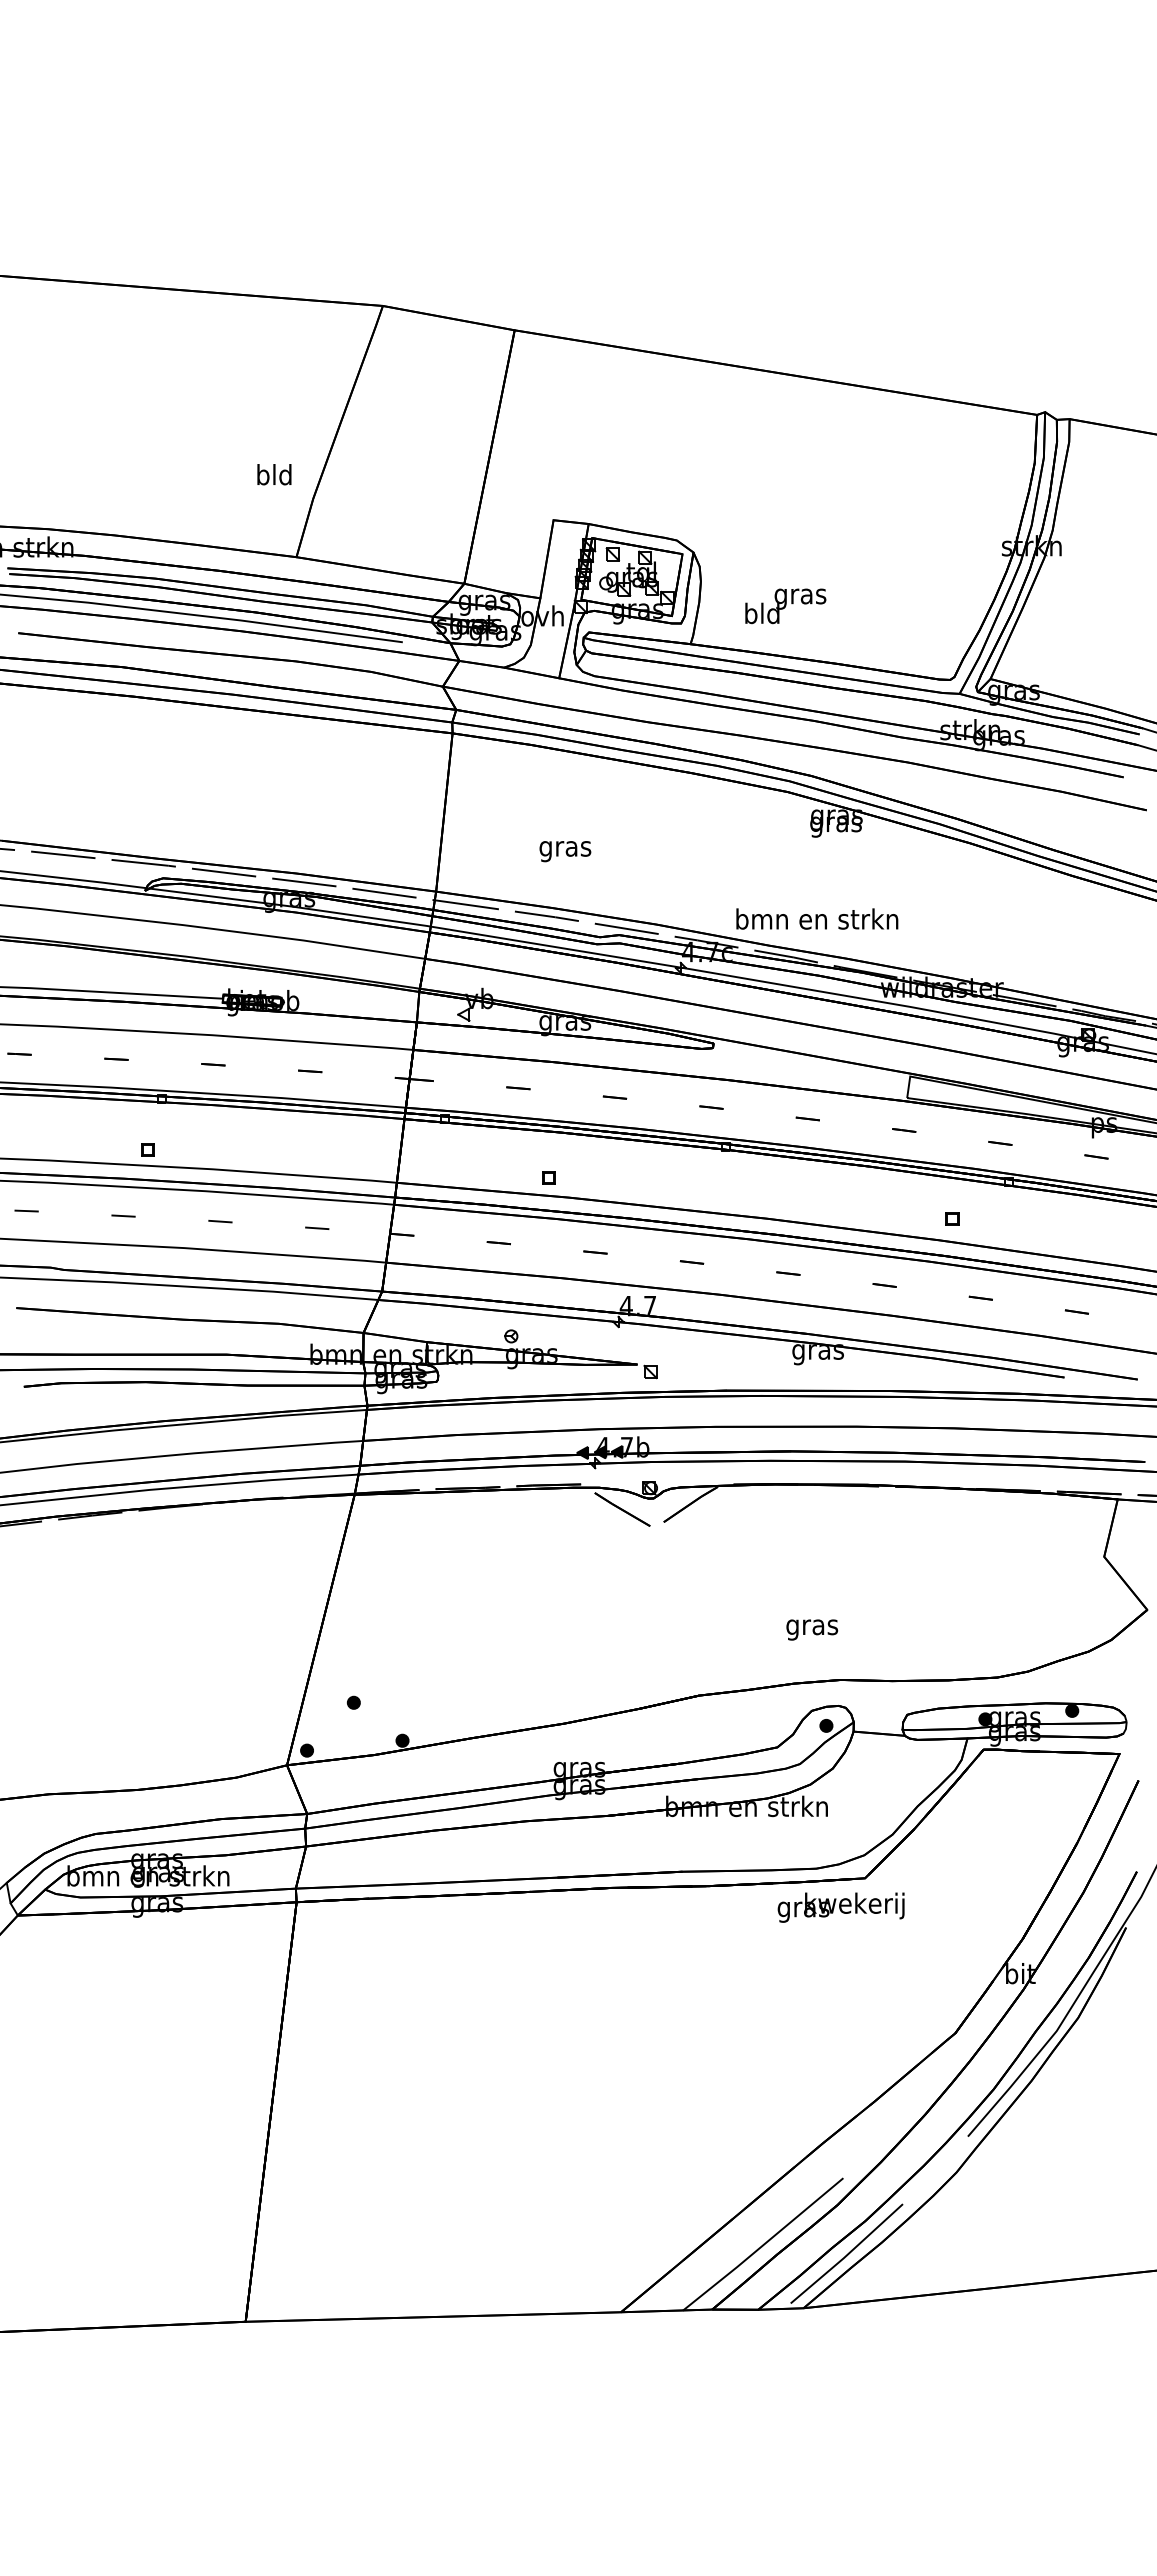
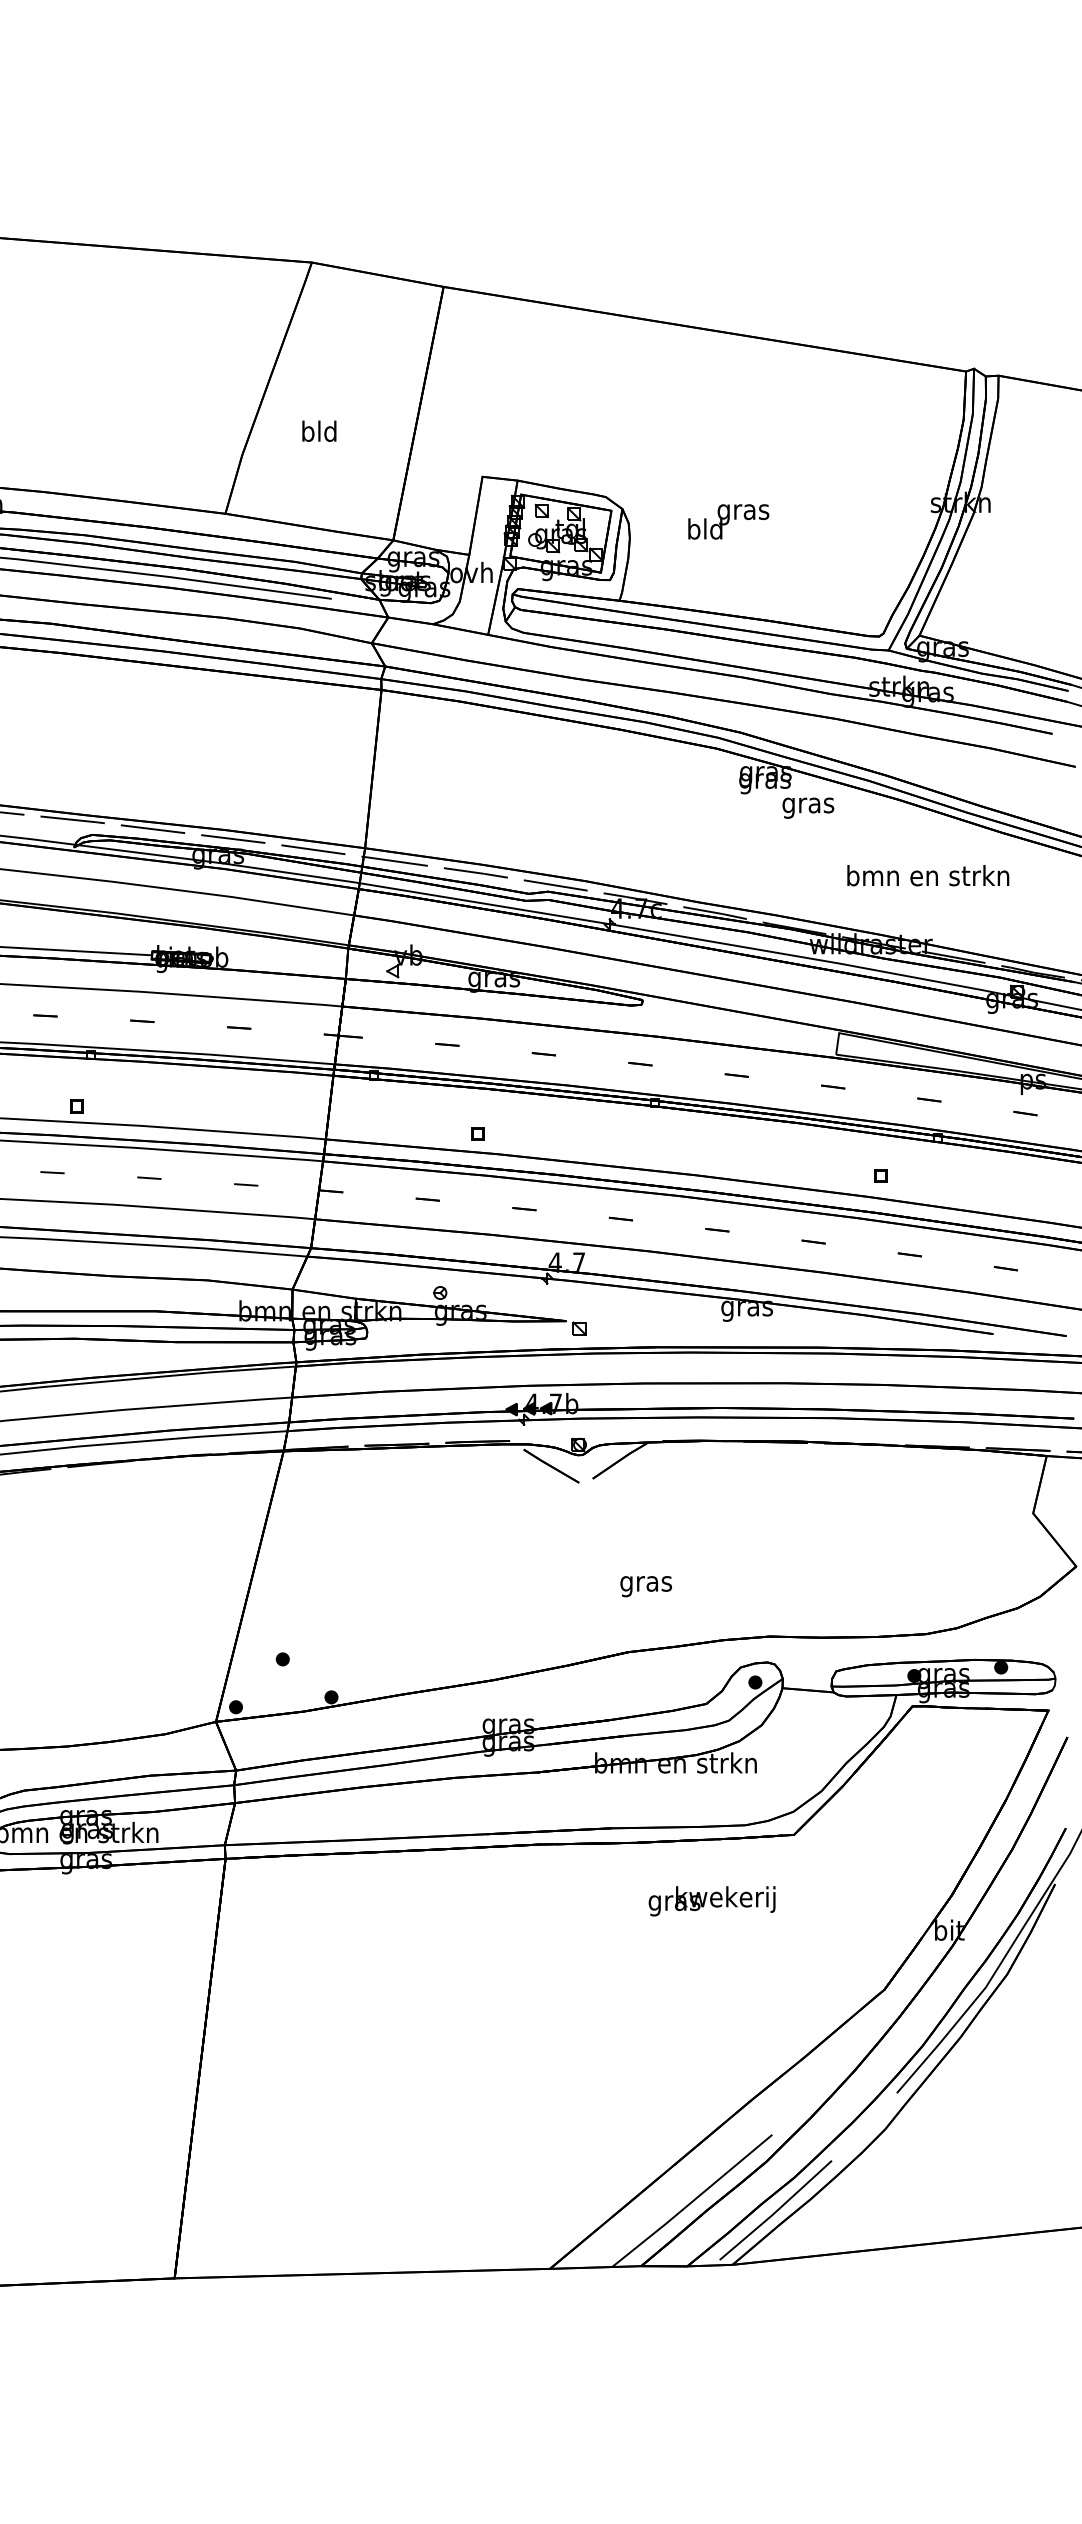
text: (274, 474) -> (319, 431), moved
text: (785, 606) -> (728, 522), moved
text: (565, 851) -> (808, 808), moved
text: (817, 918) -> (928, 875), moved
text: (812, 1629) -> (646, 1586), moved
text: (840, 1907) -> (711, 1901), moved

